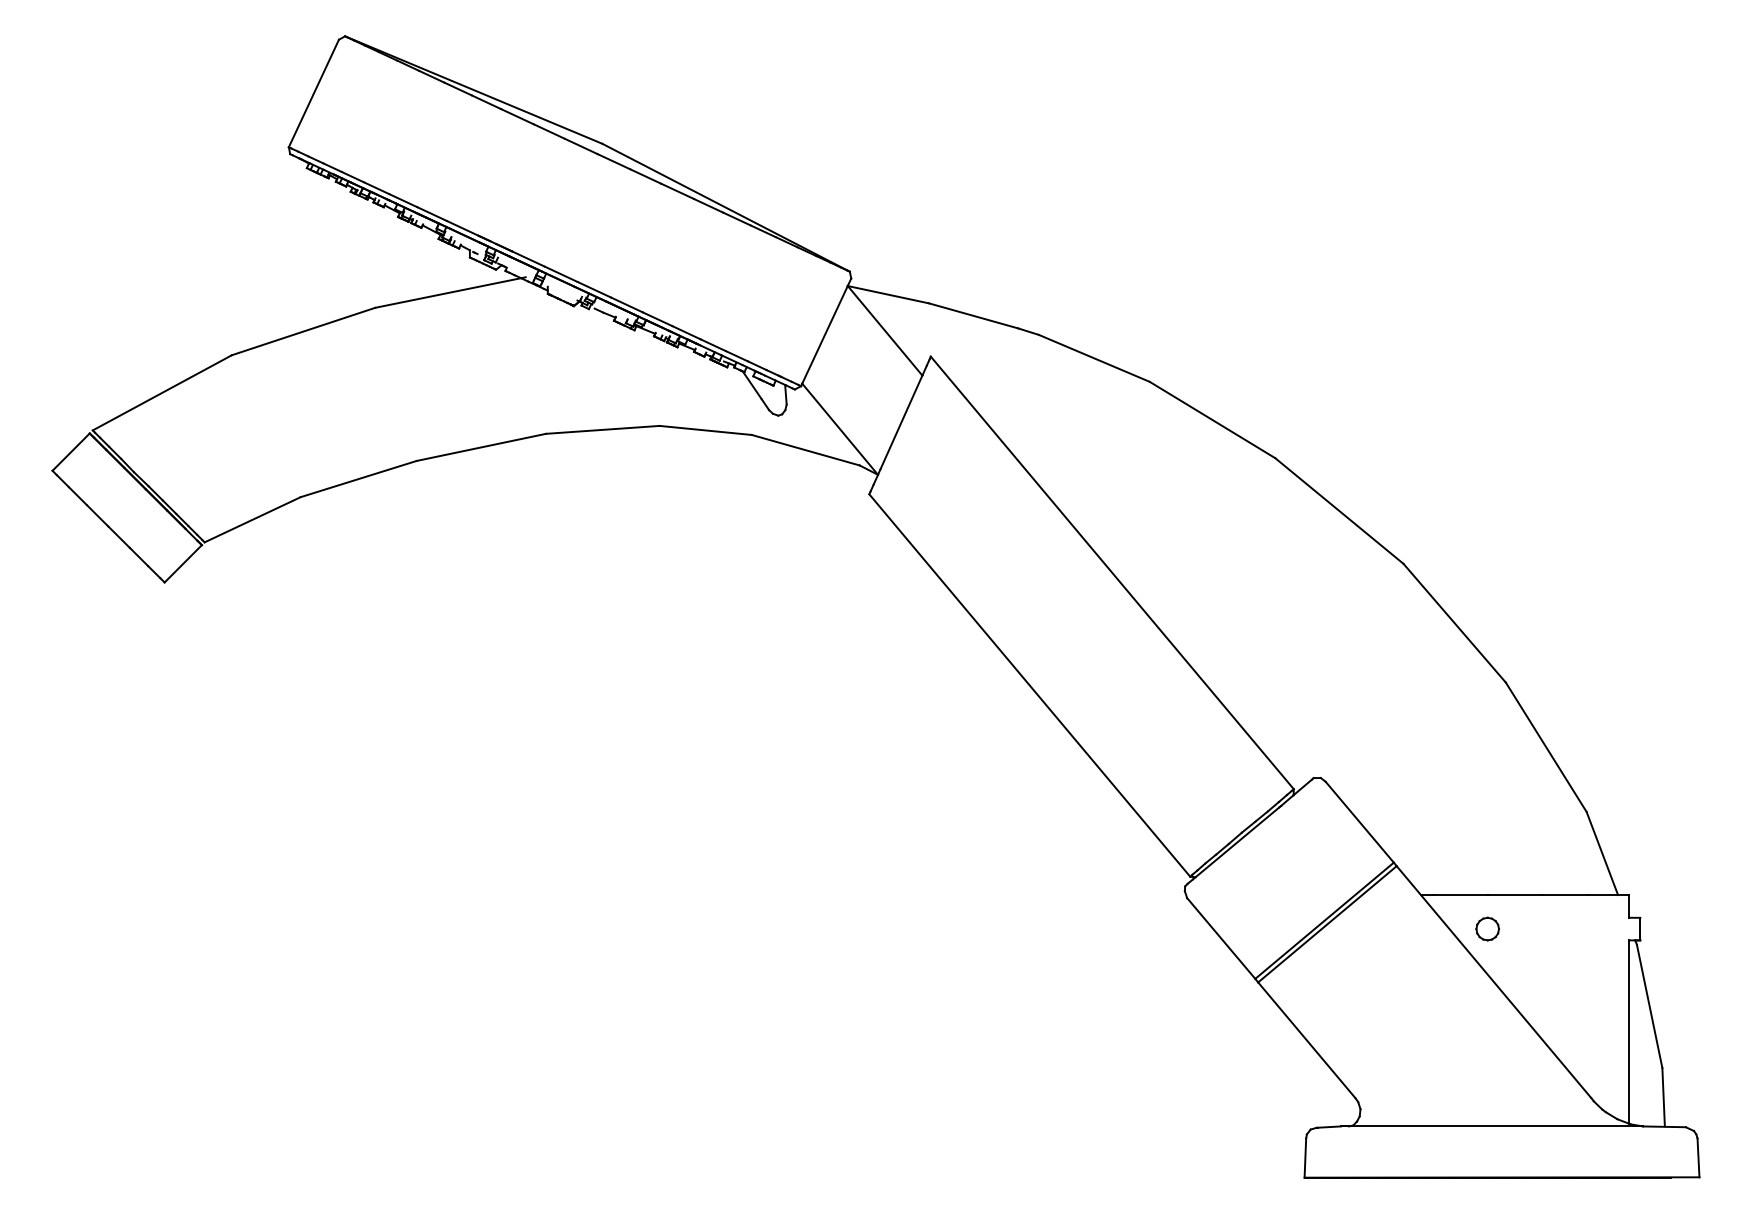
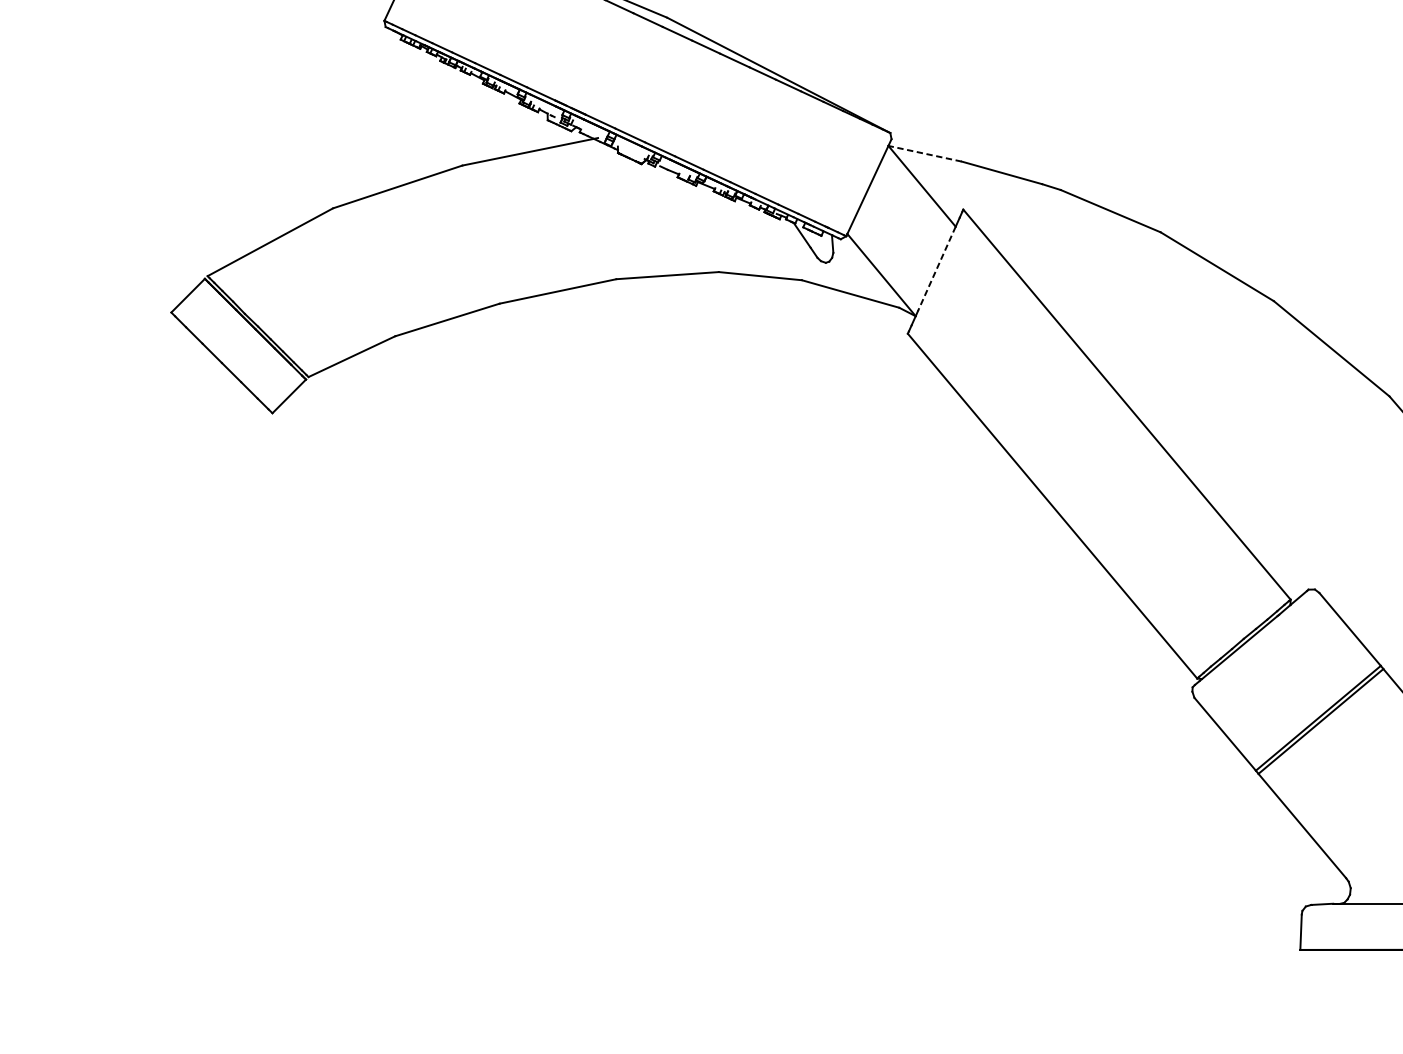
line: (888, 294) -> (925, 153), solid -> dashed
line: (901, 422) -> (936, 268), solid -> dashed

